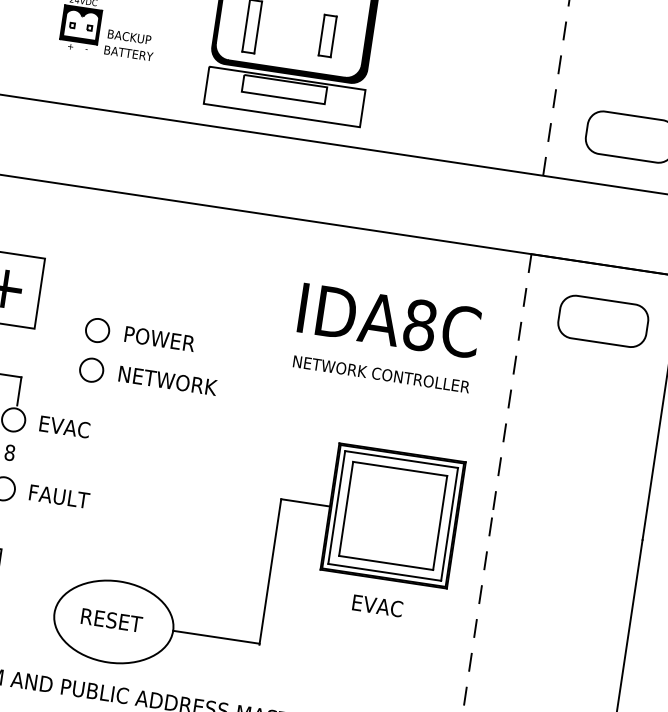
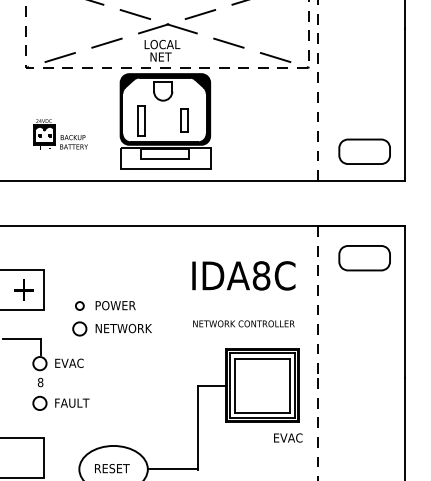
circle: (97, 329) -> (79, 305), size x0.6
text: (380, 373) -> (243, 323), moved
text: (378, 605) -> (288, 437), moved

